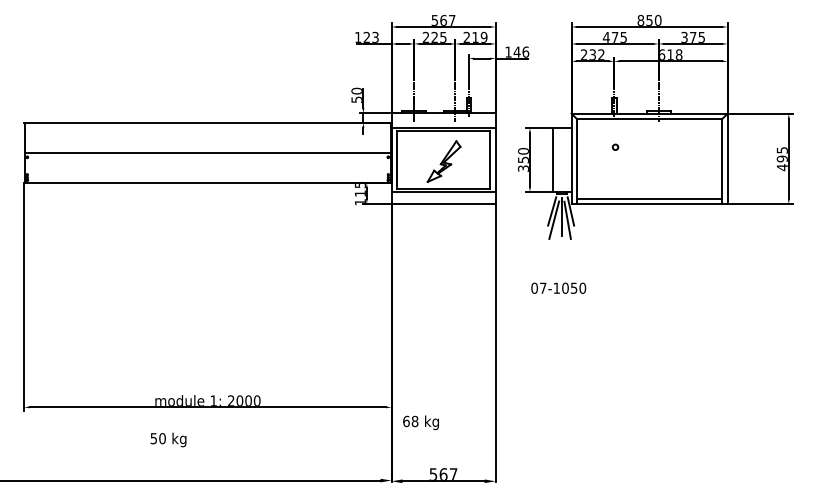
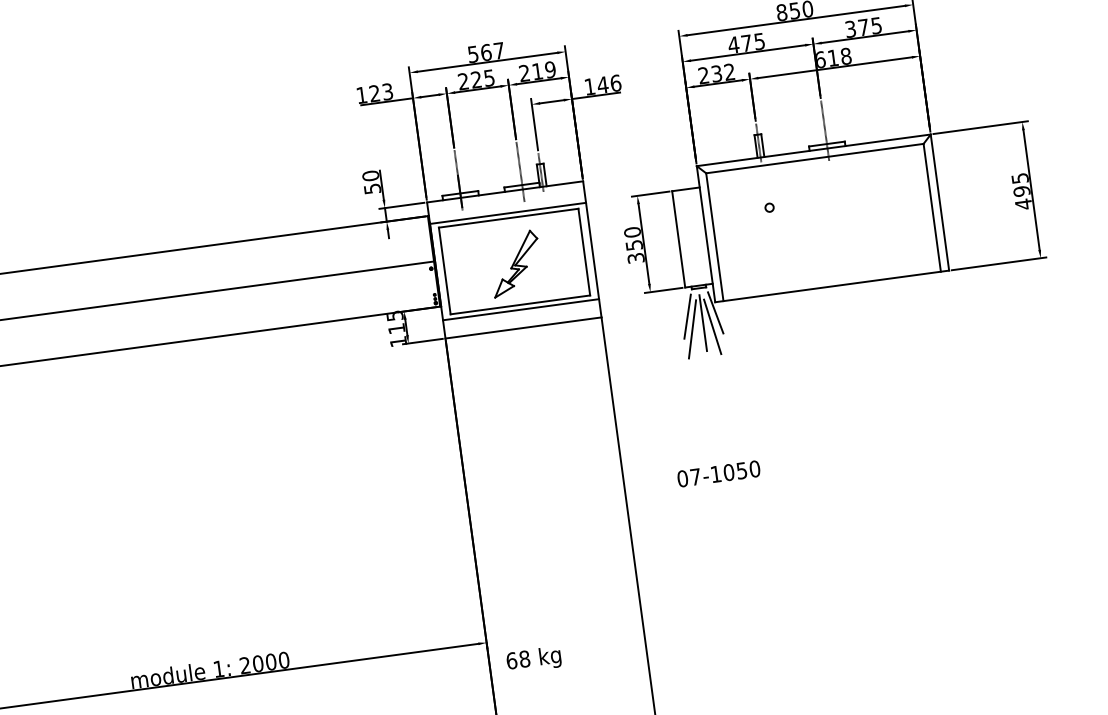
line: (649, 198) -> (830, 277), removed
text: (558, 287) -> (718, 472), moved

